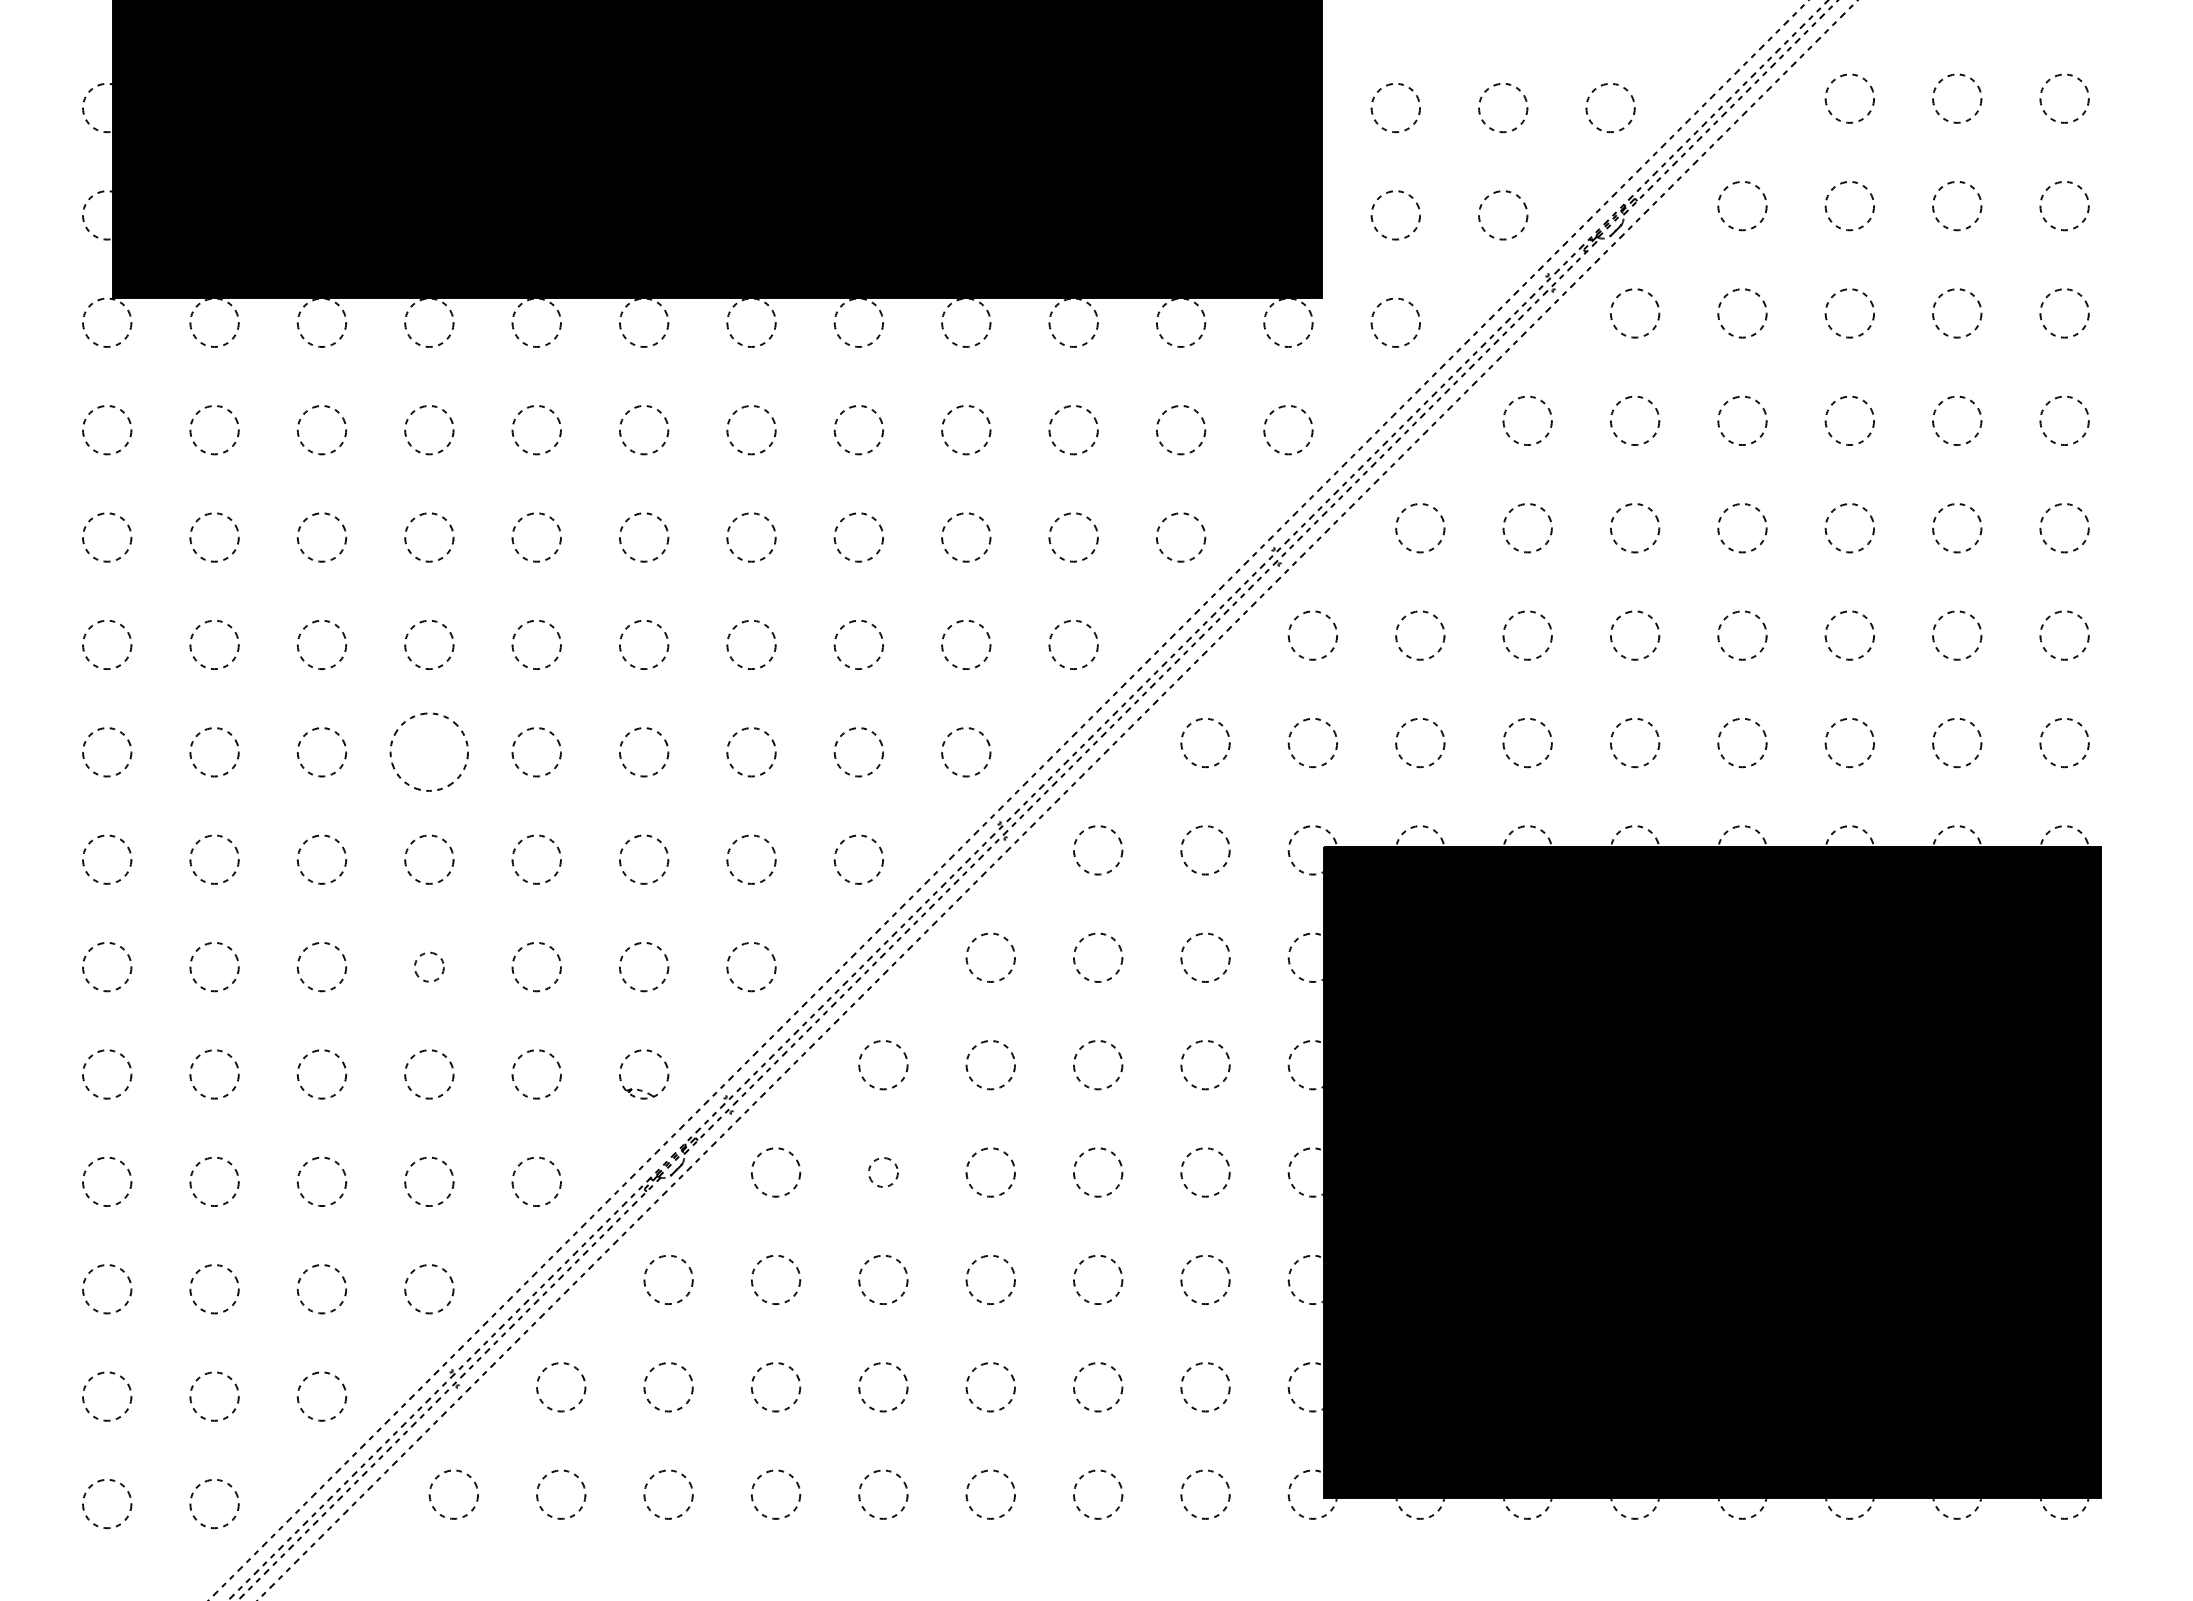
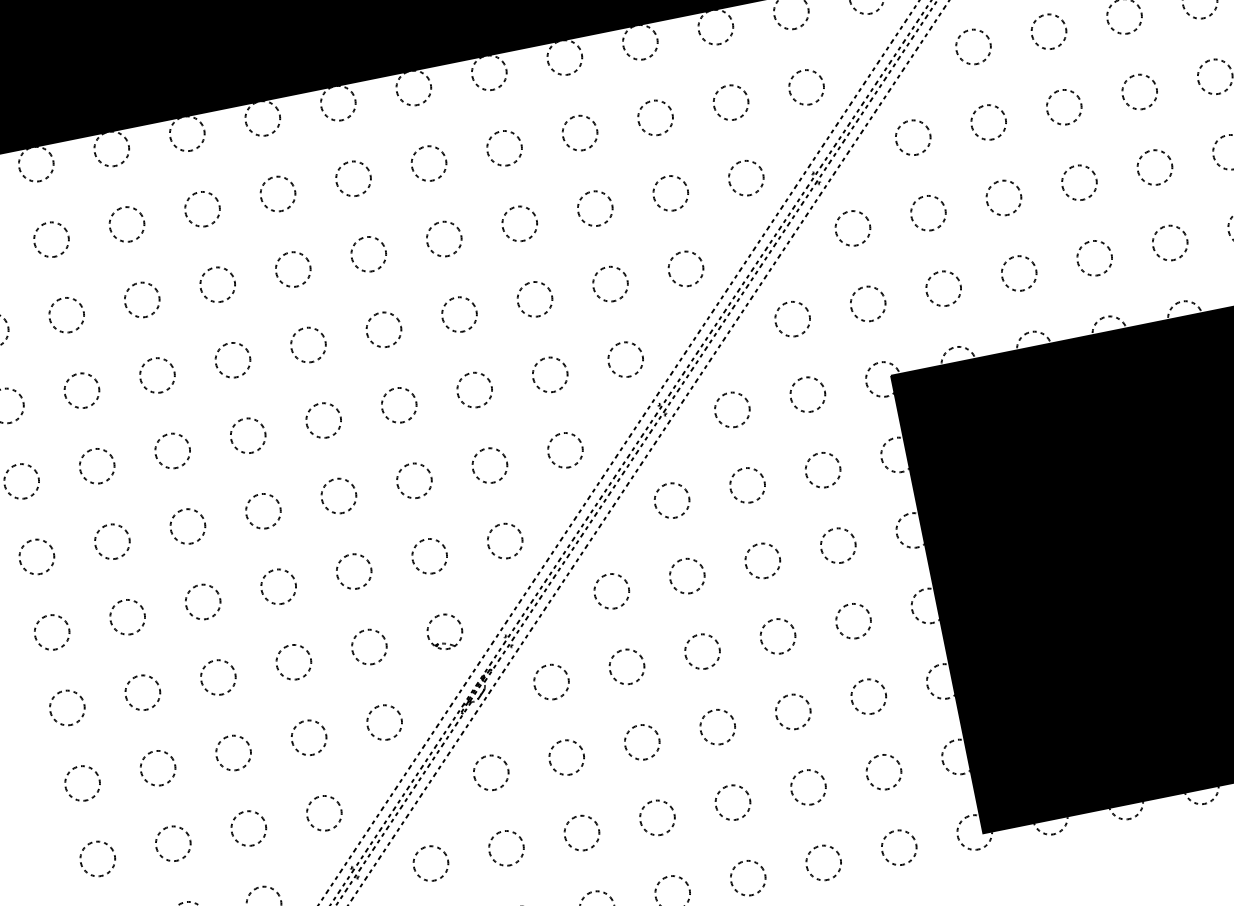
circle: (429, 752) -> (248, 435), size x0.62
circle: (429, 967) -> (278, 587), size x1.67
circle: (883, 1172) -> (627, 666), size x1.67

